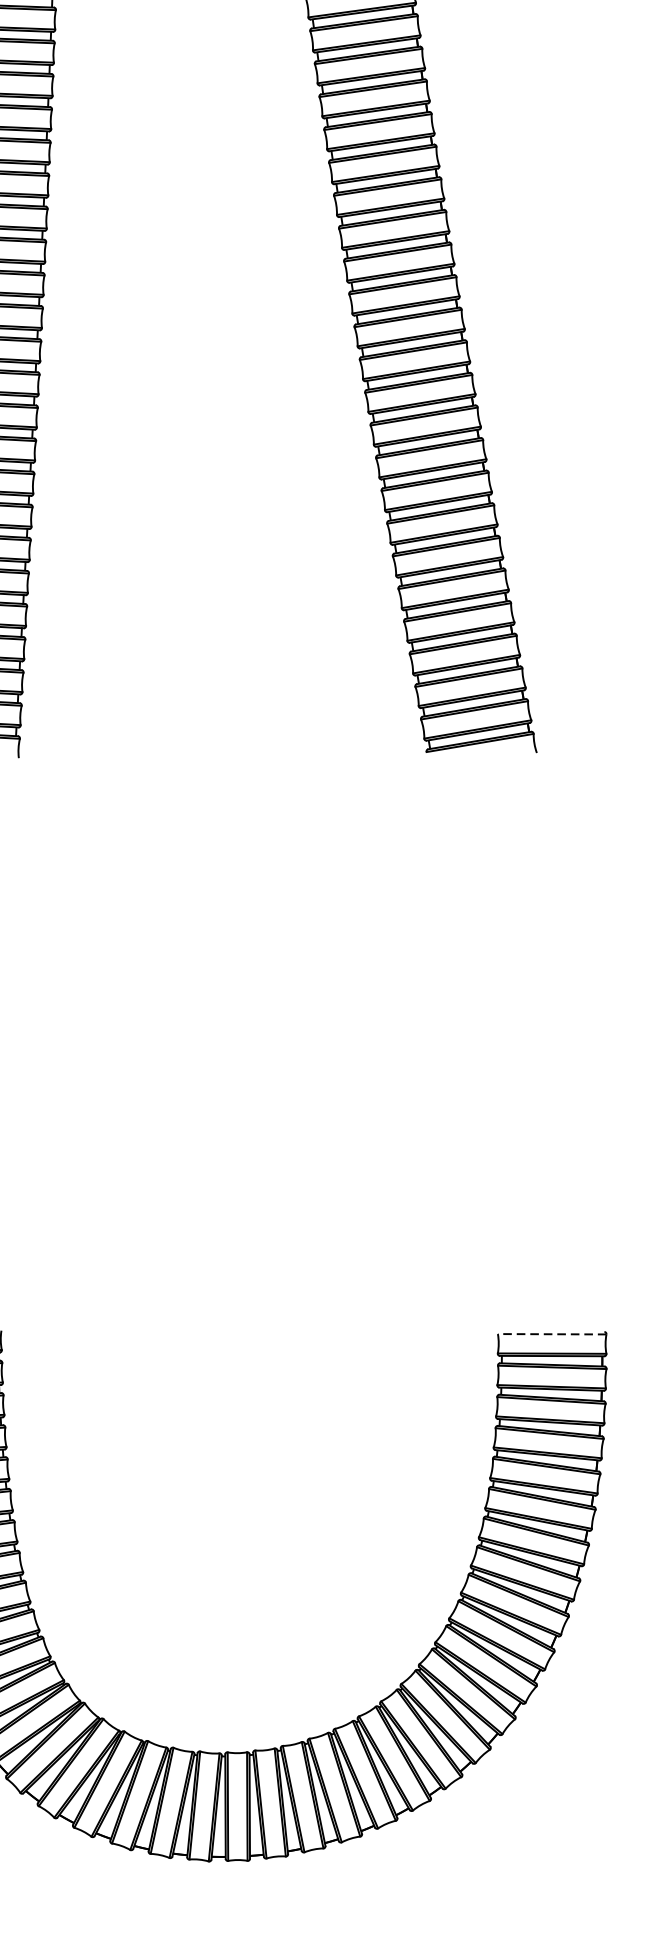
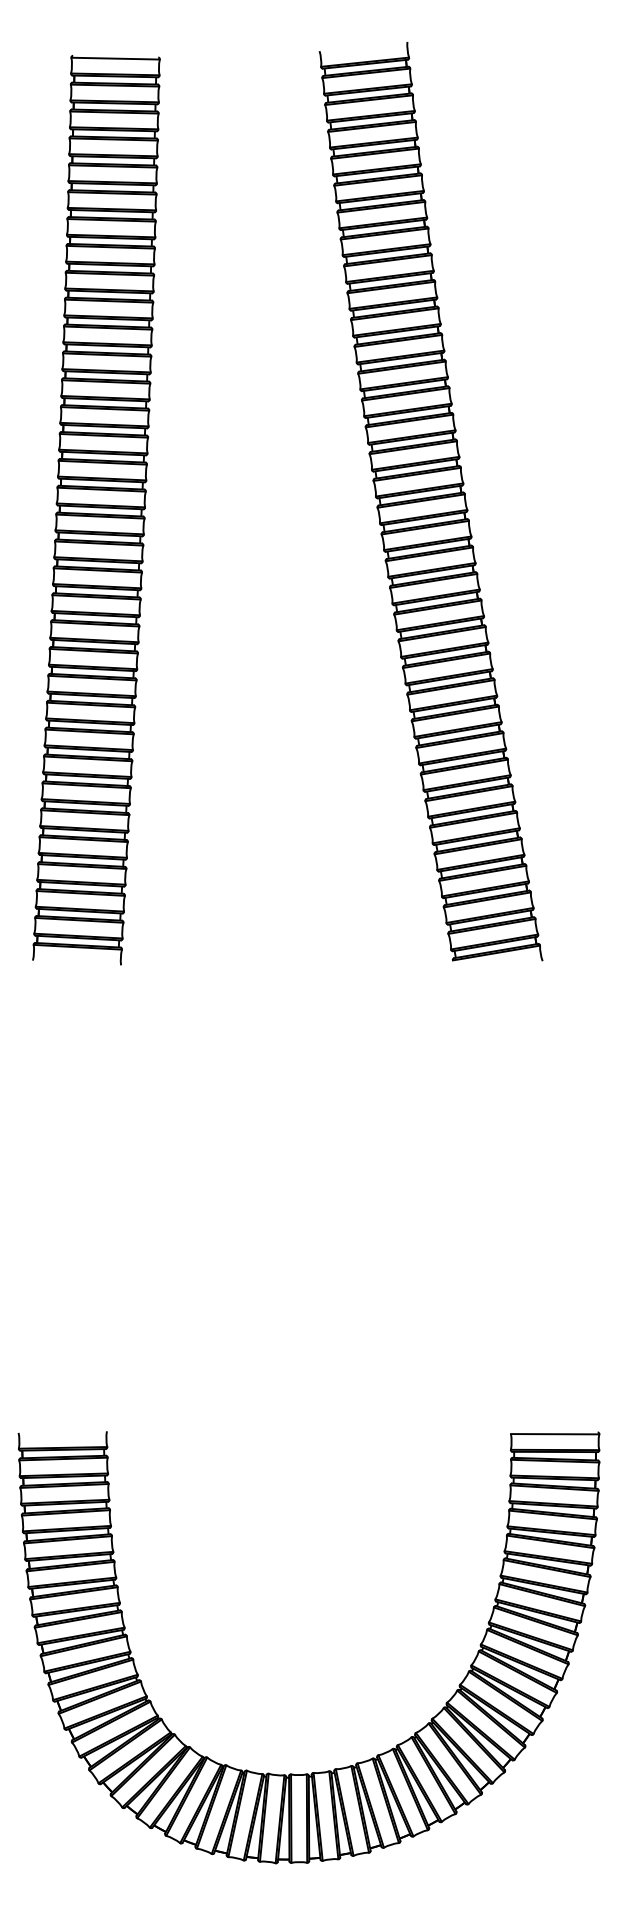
line: (551, 1334) -> (554, 1434), dashed -> solid

